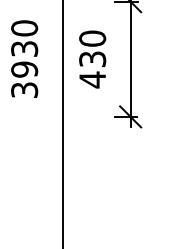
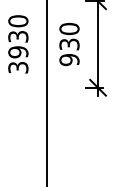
text: (92, 79) -> (69, 59), 430 -> 930

